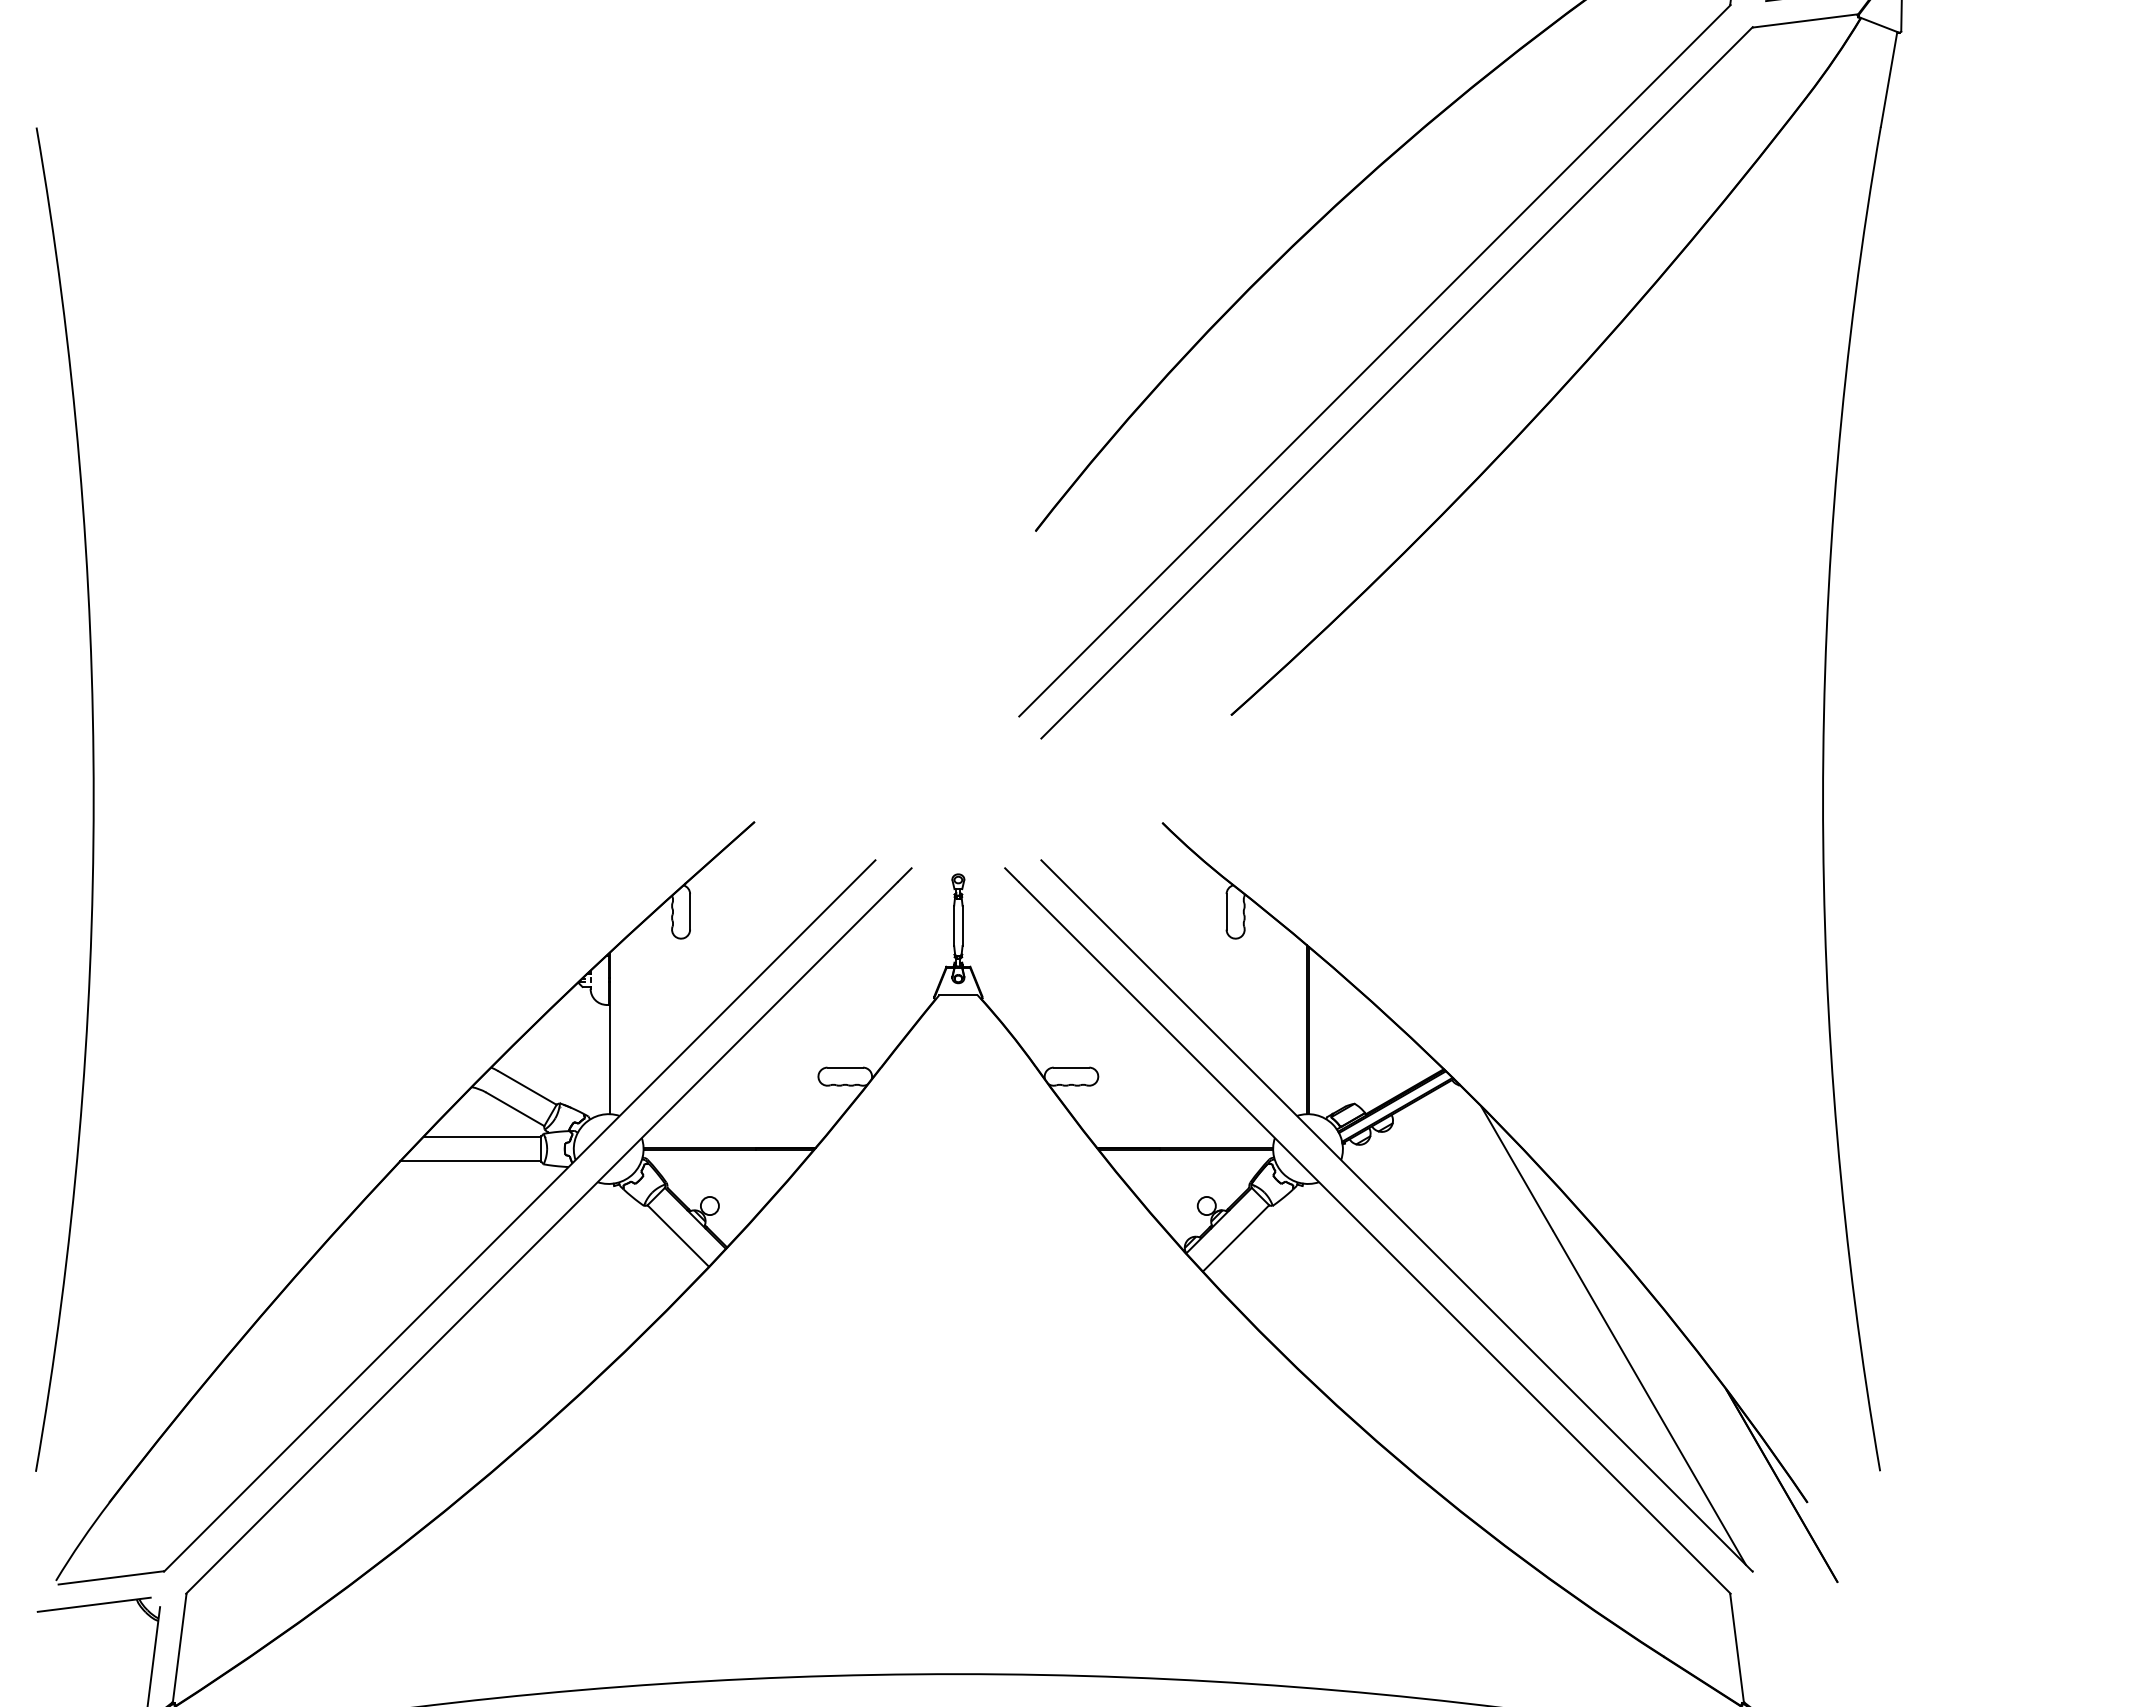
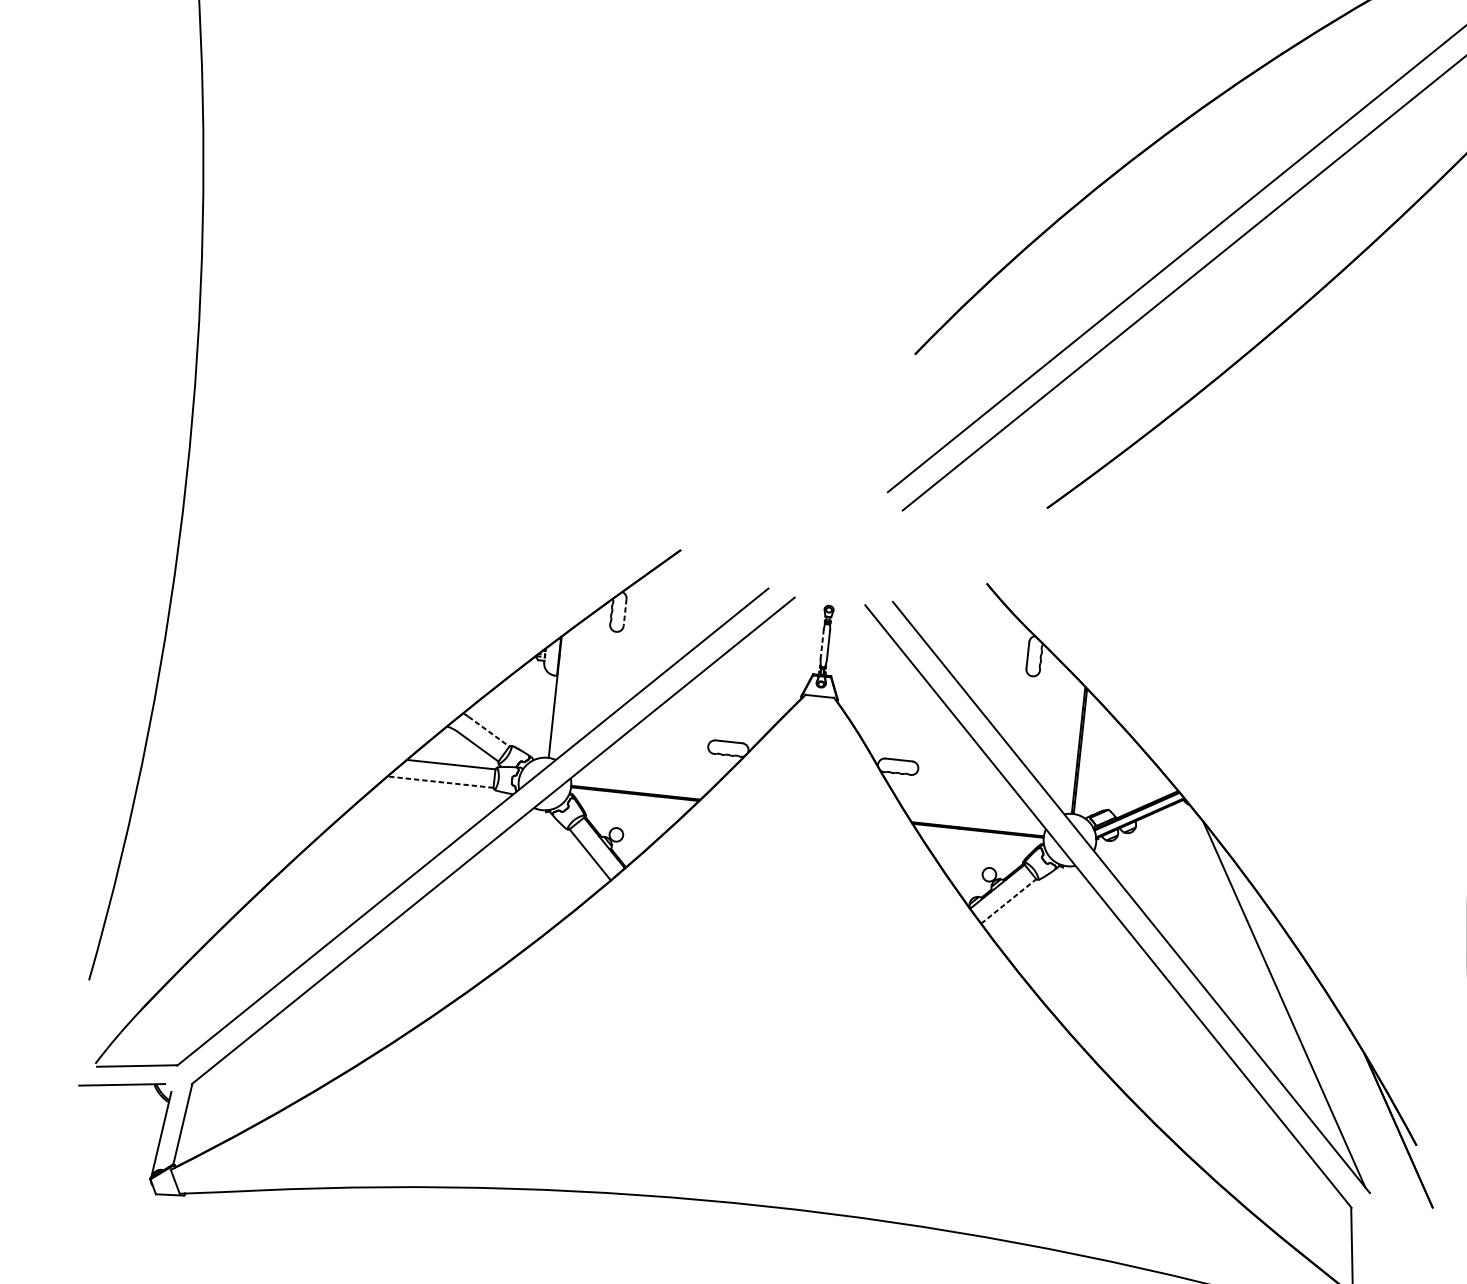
line: (690, 911) -> (625, 612), solid -> dashed
line: (954, 925) -> (822, 643), solid -> dashed
line: (527, 1088) -> (488, 732), solid -> dashed
line: (470, 1161) -> (440, 782), solid -> dashed
line: (1236, 1238) -> (1009, 901), solid -> dashed

